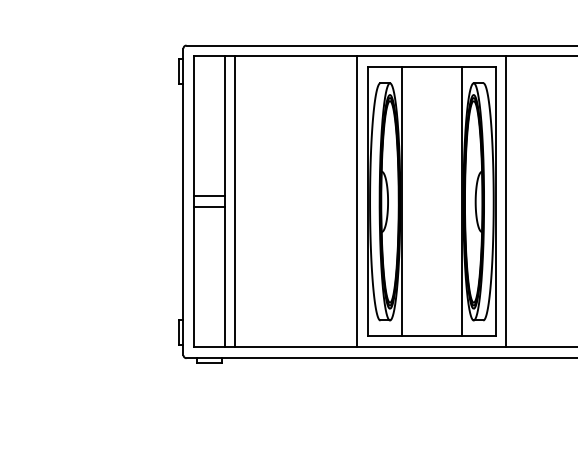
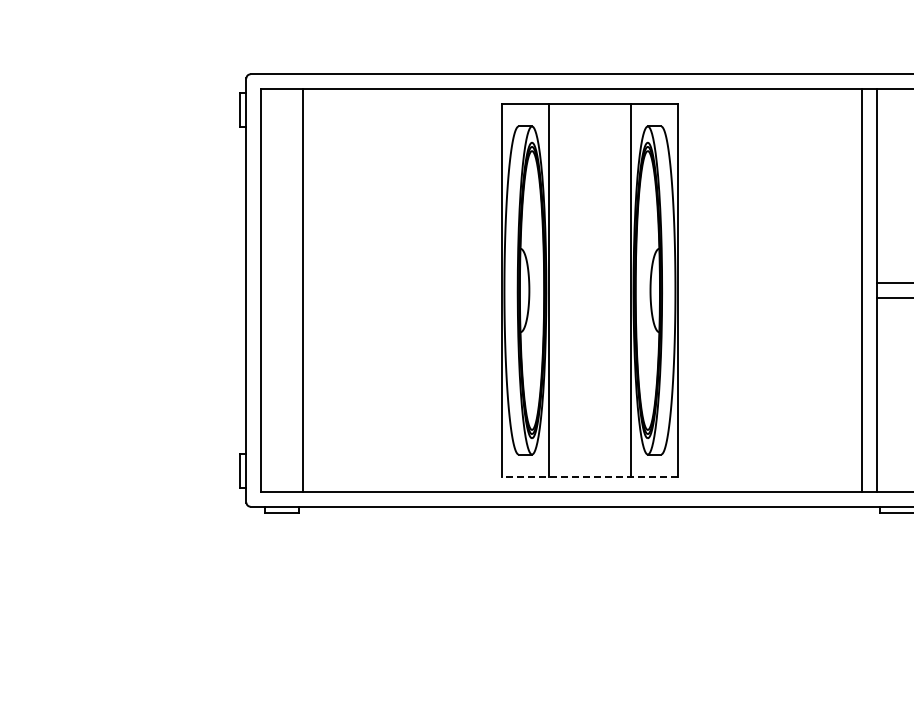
line: (209, 196) -> (282, 283), removed
line: (235, 201) -> (318, 290), removed
line: (357, 201) -> (486, 290), removed
line: (506, 201) -> (692, 290), removed
line: (209, 207) -> (282, 298), removed
line: (431, 336) -> (589, 476), solid -> dashed

